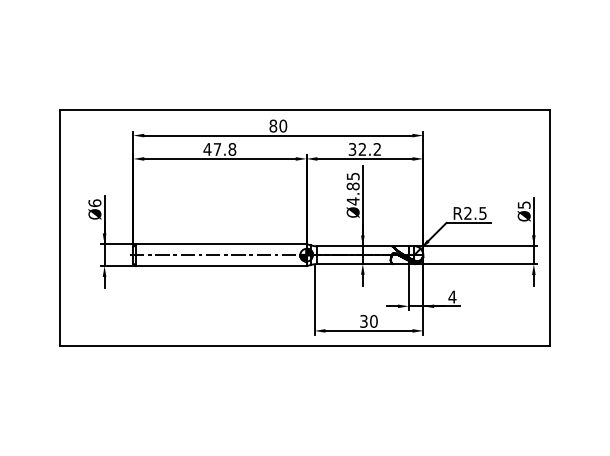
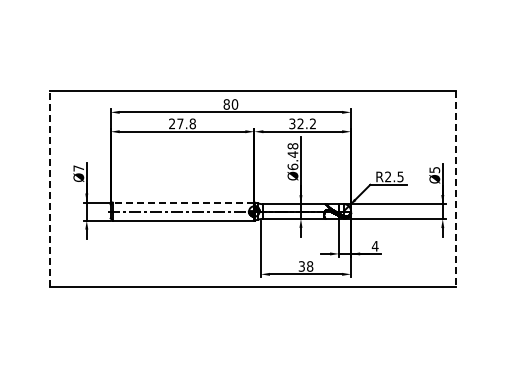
text: (206, 149) -> (171, 123), 47.8 -> 27.8
text: (352, 188) -> (292, 156), Ø4.85 -> Ø6.48
text: (94, 203) -> (78, 168), Ø6 -> Ø7
line: (59, 228) -> (49, 189), solid -> dashed
line: (550, 228) -> (456, 189), solid -> dashed
line: (221, 244) -> (183, 202), solid -> dashed
text: (374, 321) -> (310, 266), 30 -> 38

